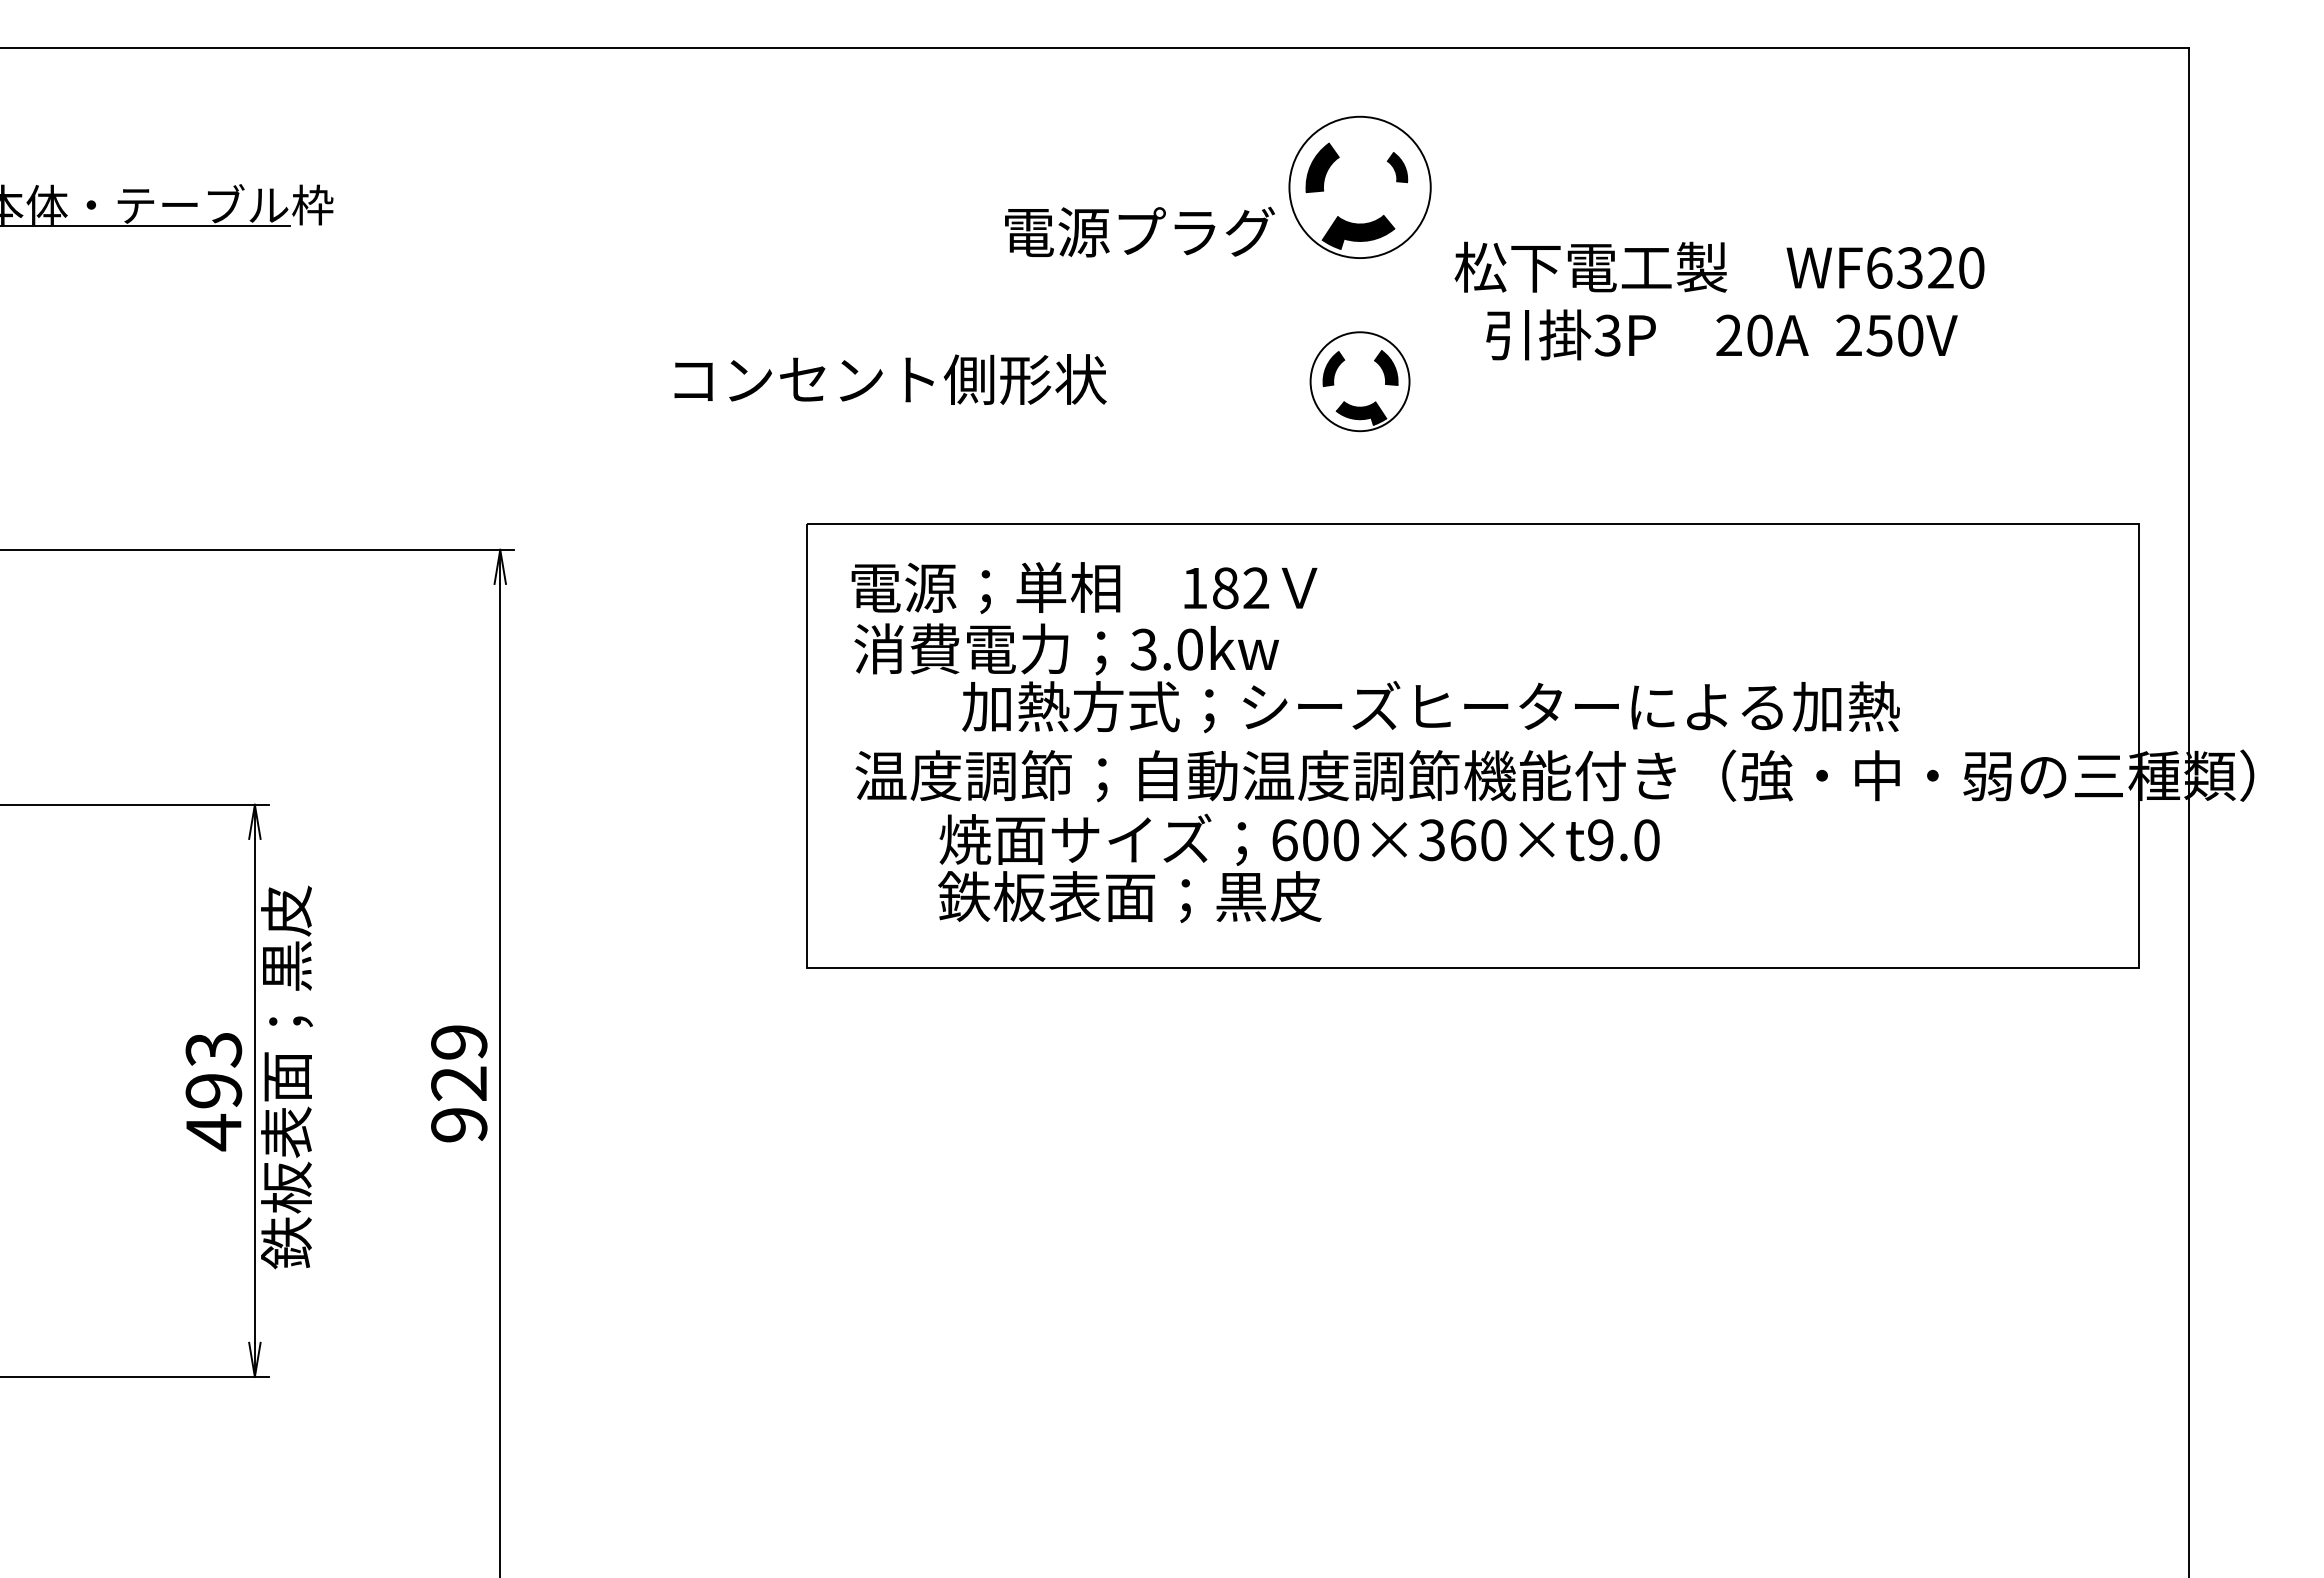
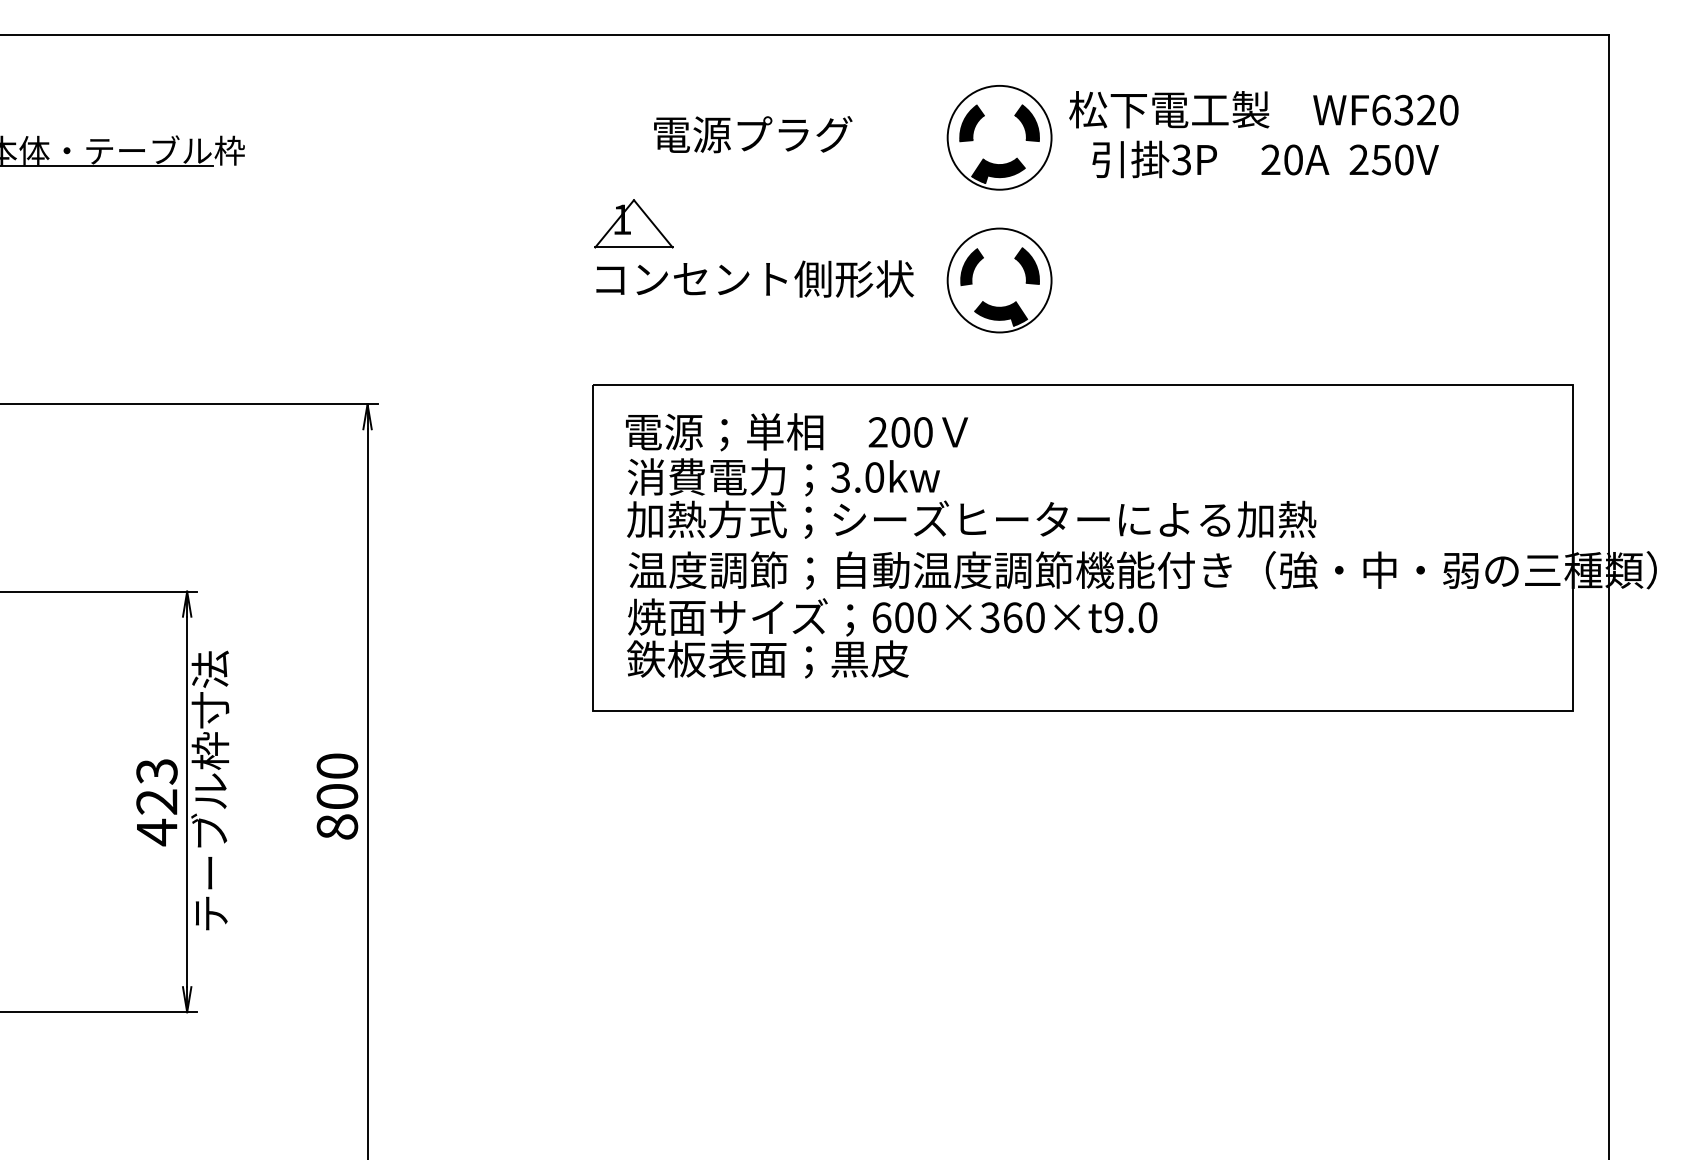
part: (1397, 167) -> (1027, 123), size x1.67
text: (1139, 231) -> (752, 134), moved
text: (1719, 300) -> (1263, 134), moved
part: (862, 304) -> (633, 223), added
text: (890, 379) -> (755, 278), moved
part: (1359, 381) -> (999, 280), size x1.43
text: (1225, 588) -> (900, 432), 182 -> 200
text: (1430, 707) -> (971, 520), moved
text: (1298, 868) -> (891, 638), moved
text: (286, 1077) -> (210, 792), 鉄板表面；黒皮 -> テーブル枠寸法
text: (459, 1083) -> (337, 796), 929 -> 800
text: (213, 1091) -> (156, 802), 493 -> 423

